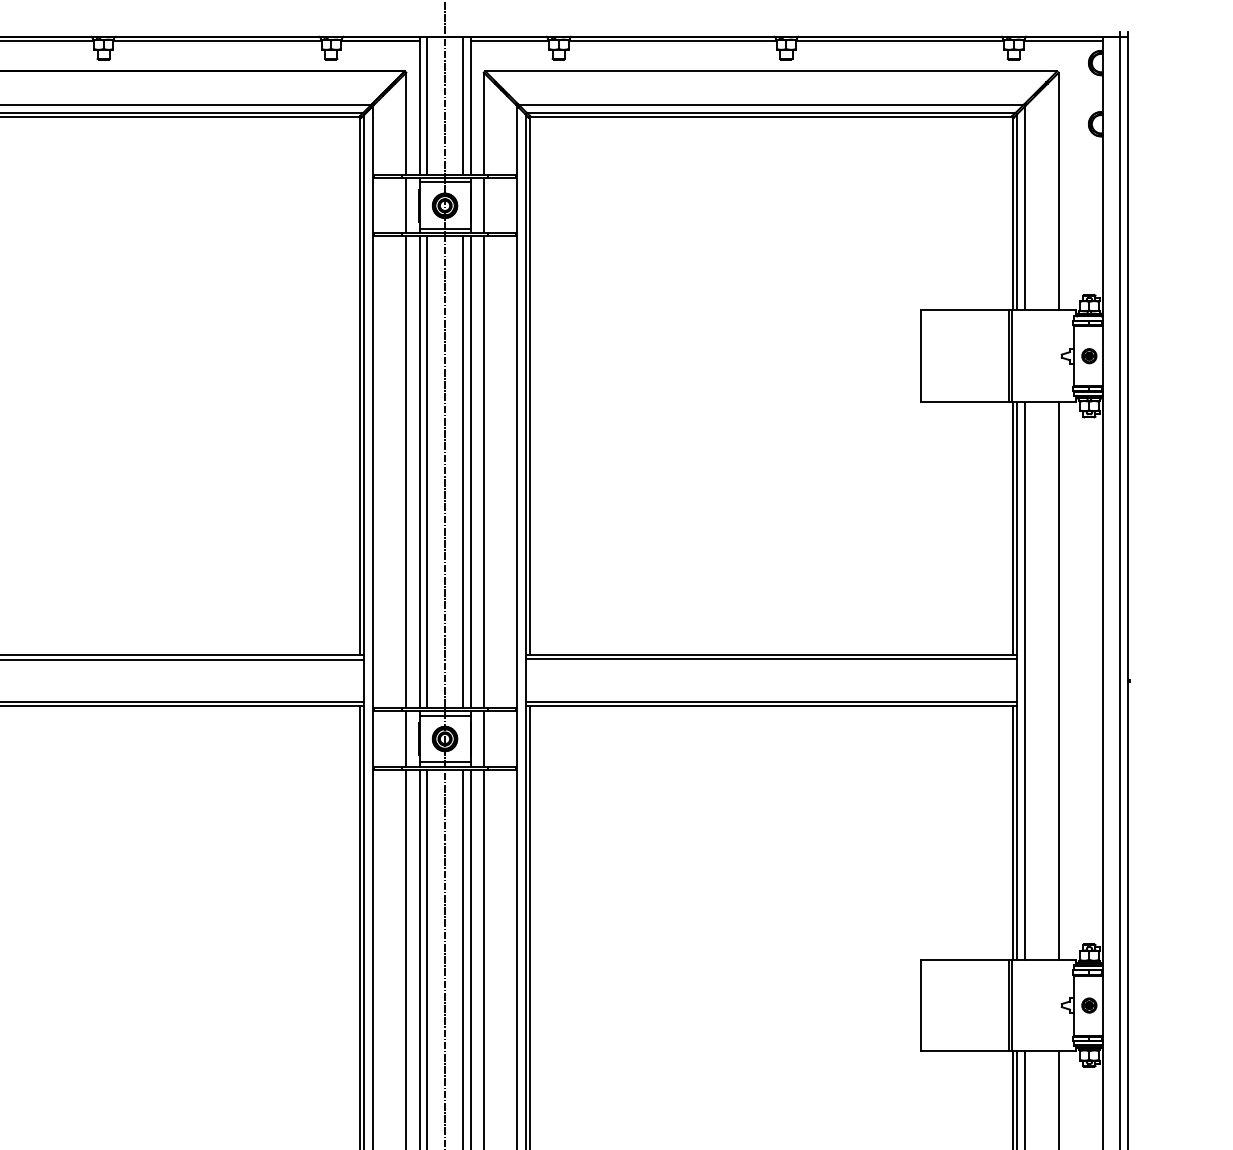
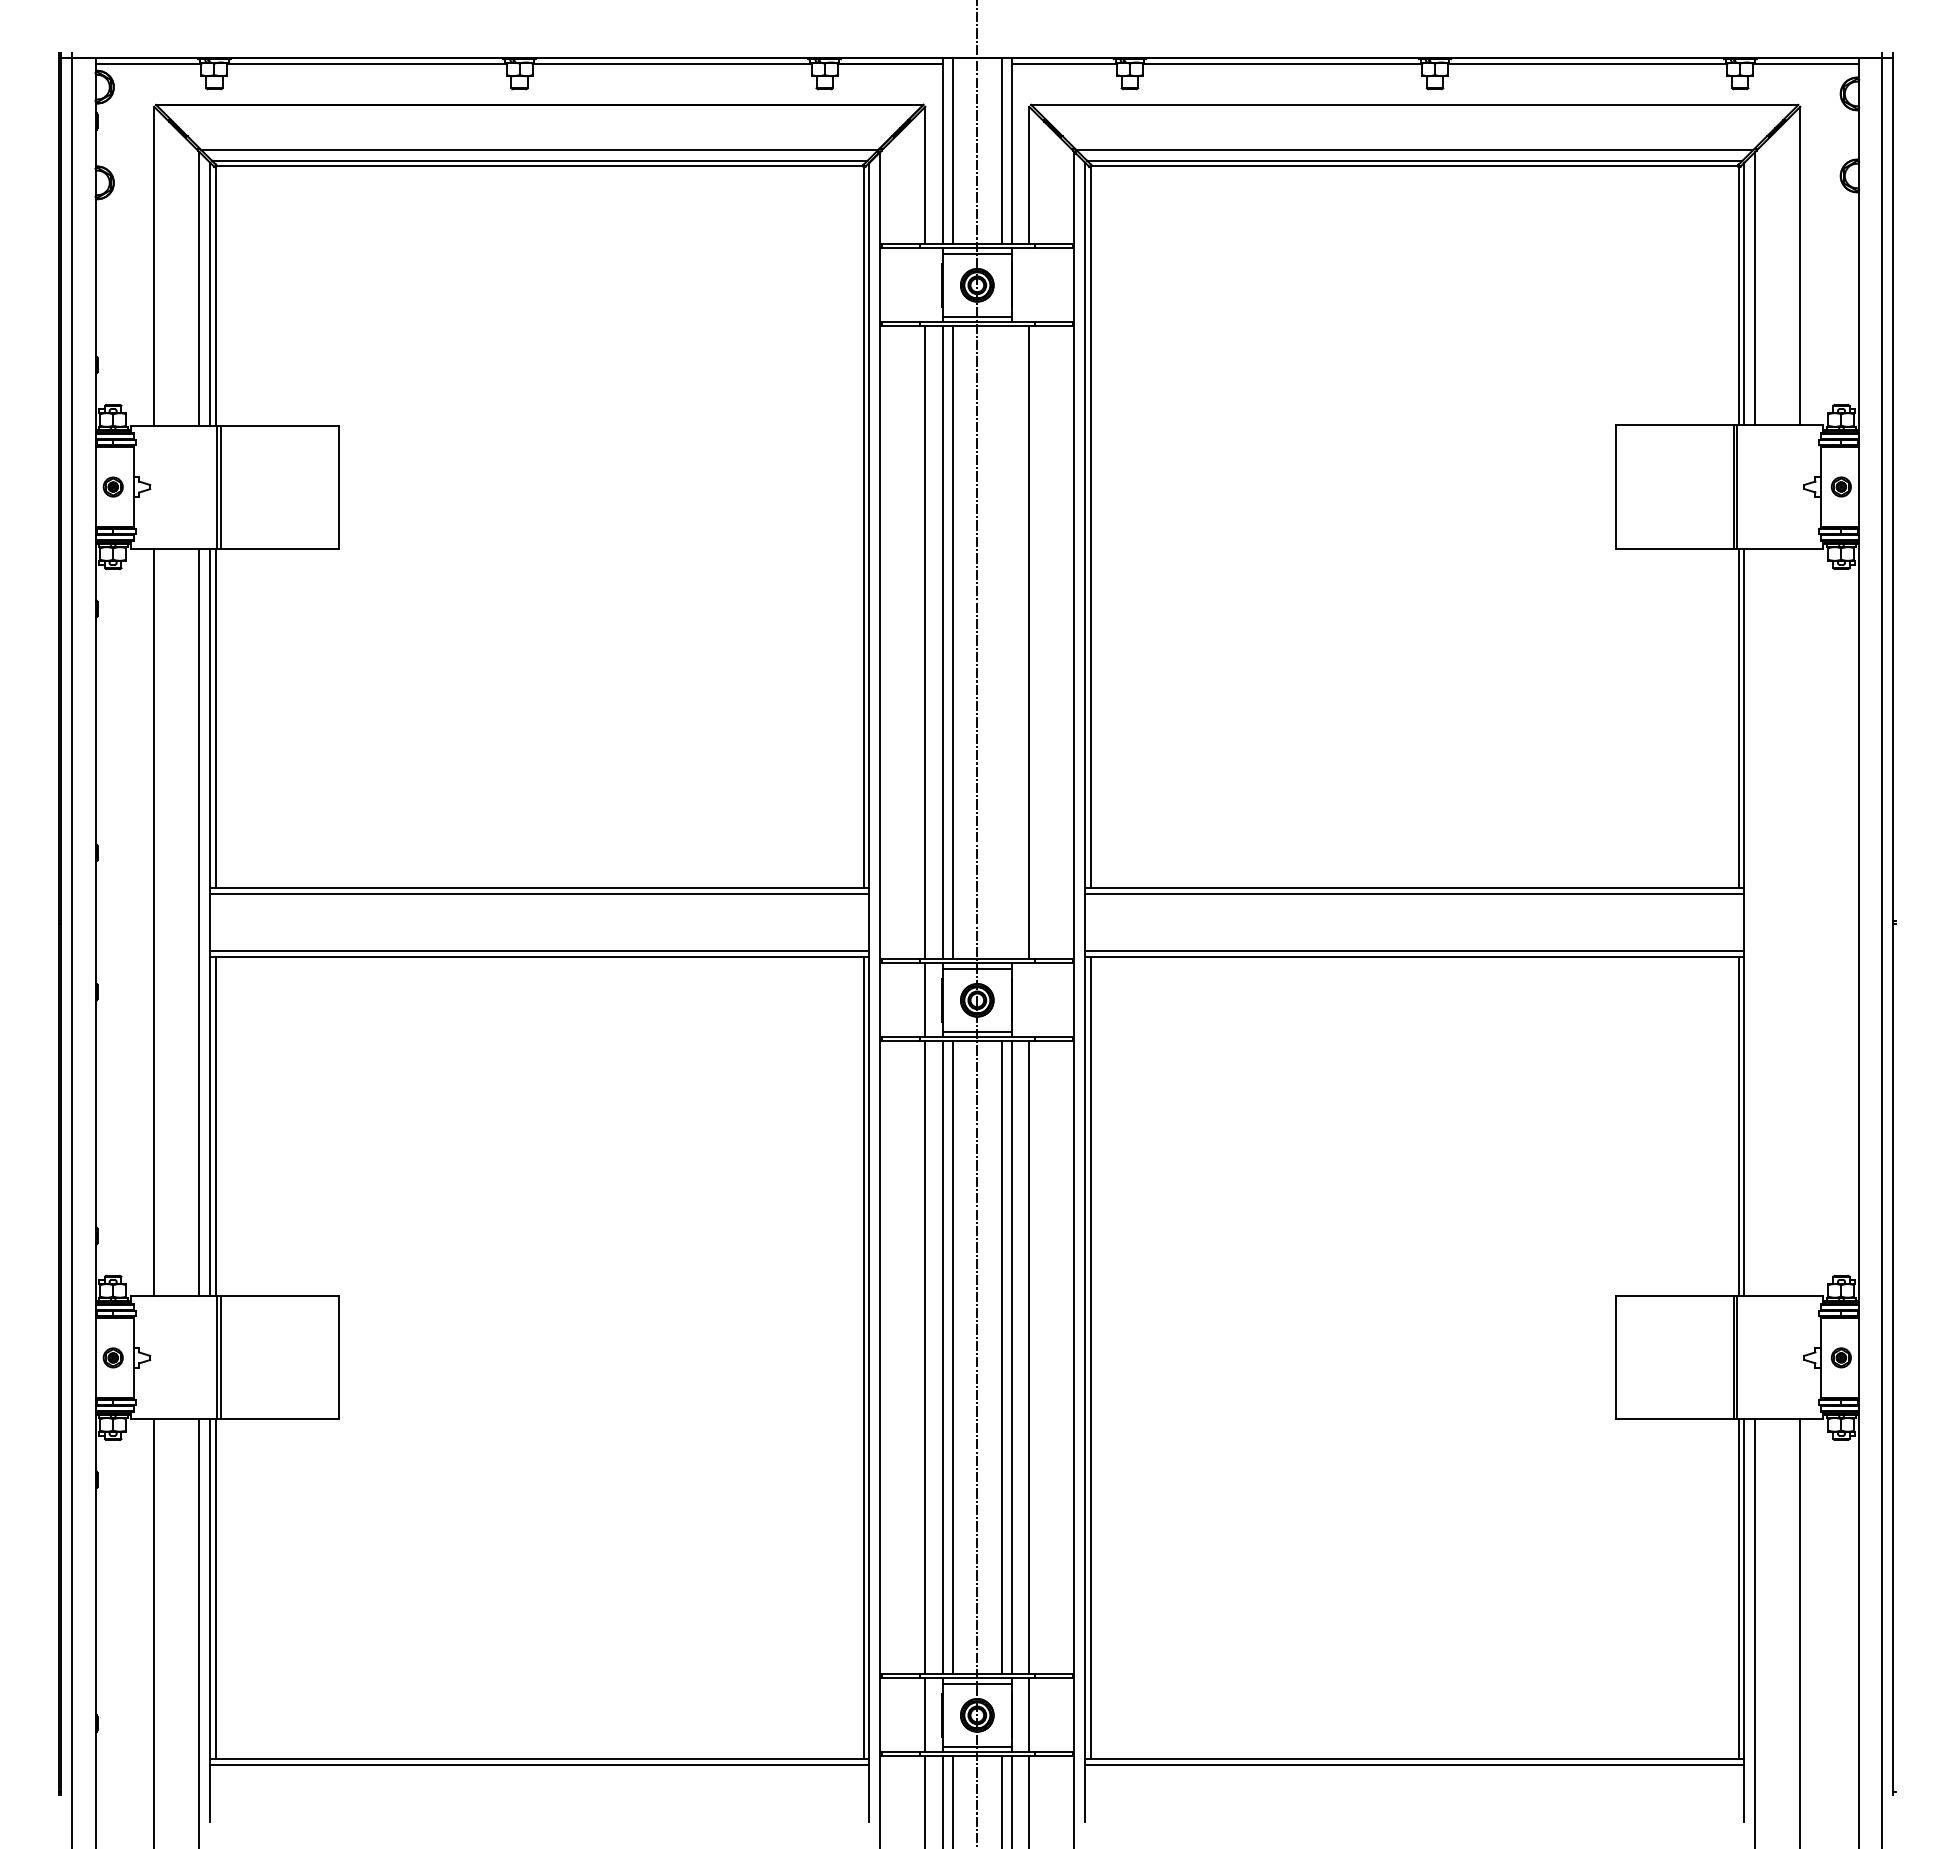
line: (406, 205) -> (925, 285), removed
line: (483, 205) -> (1029, 285), removed
line: (463, 472) -> (1001, 642), removed
line: (470, 472) -> (1011, 642), removed
line: (1025, 680) -> (1755, 922), removed
line: (1058, 680) -> (1800, 922), removed
line: (483, 739) -> (1029, 1000), removed

